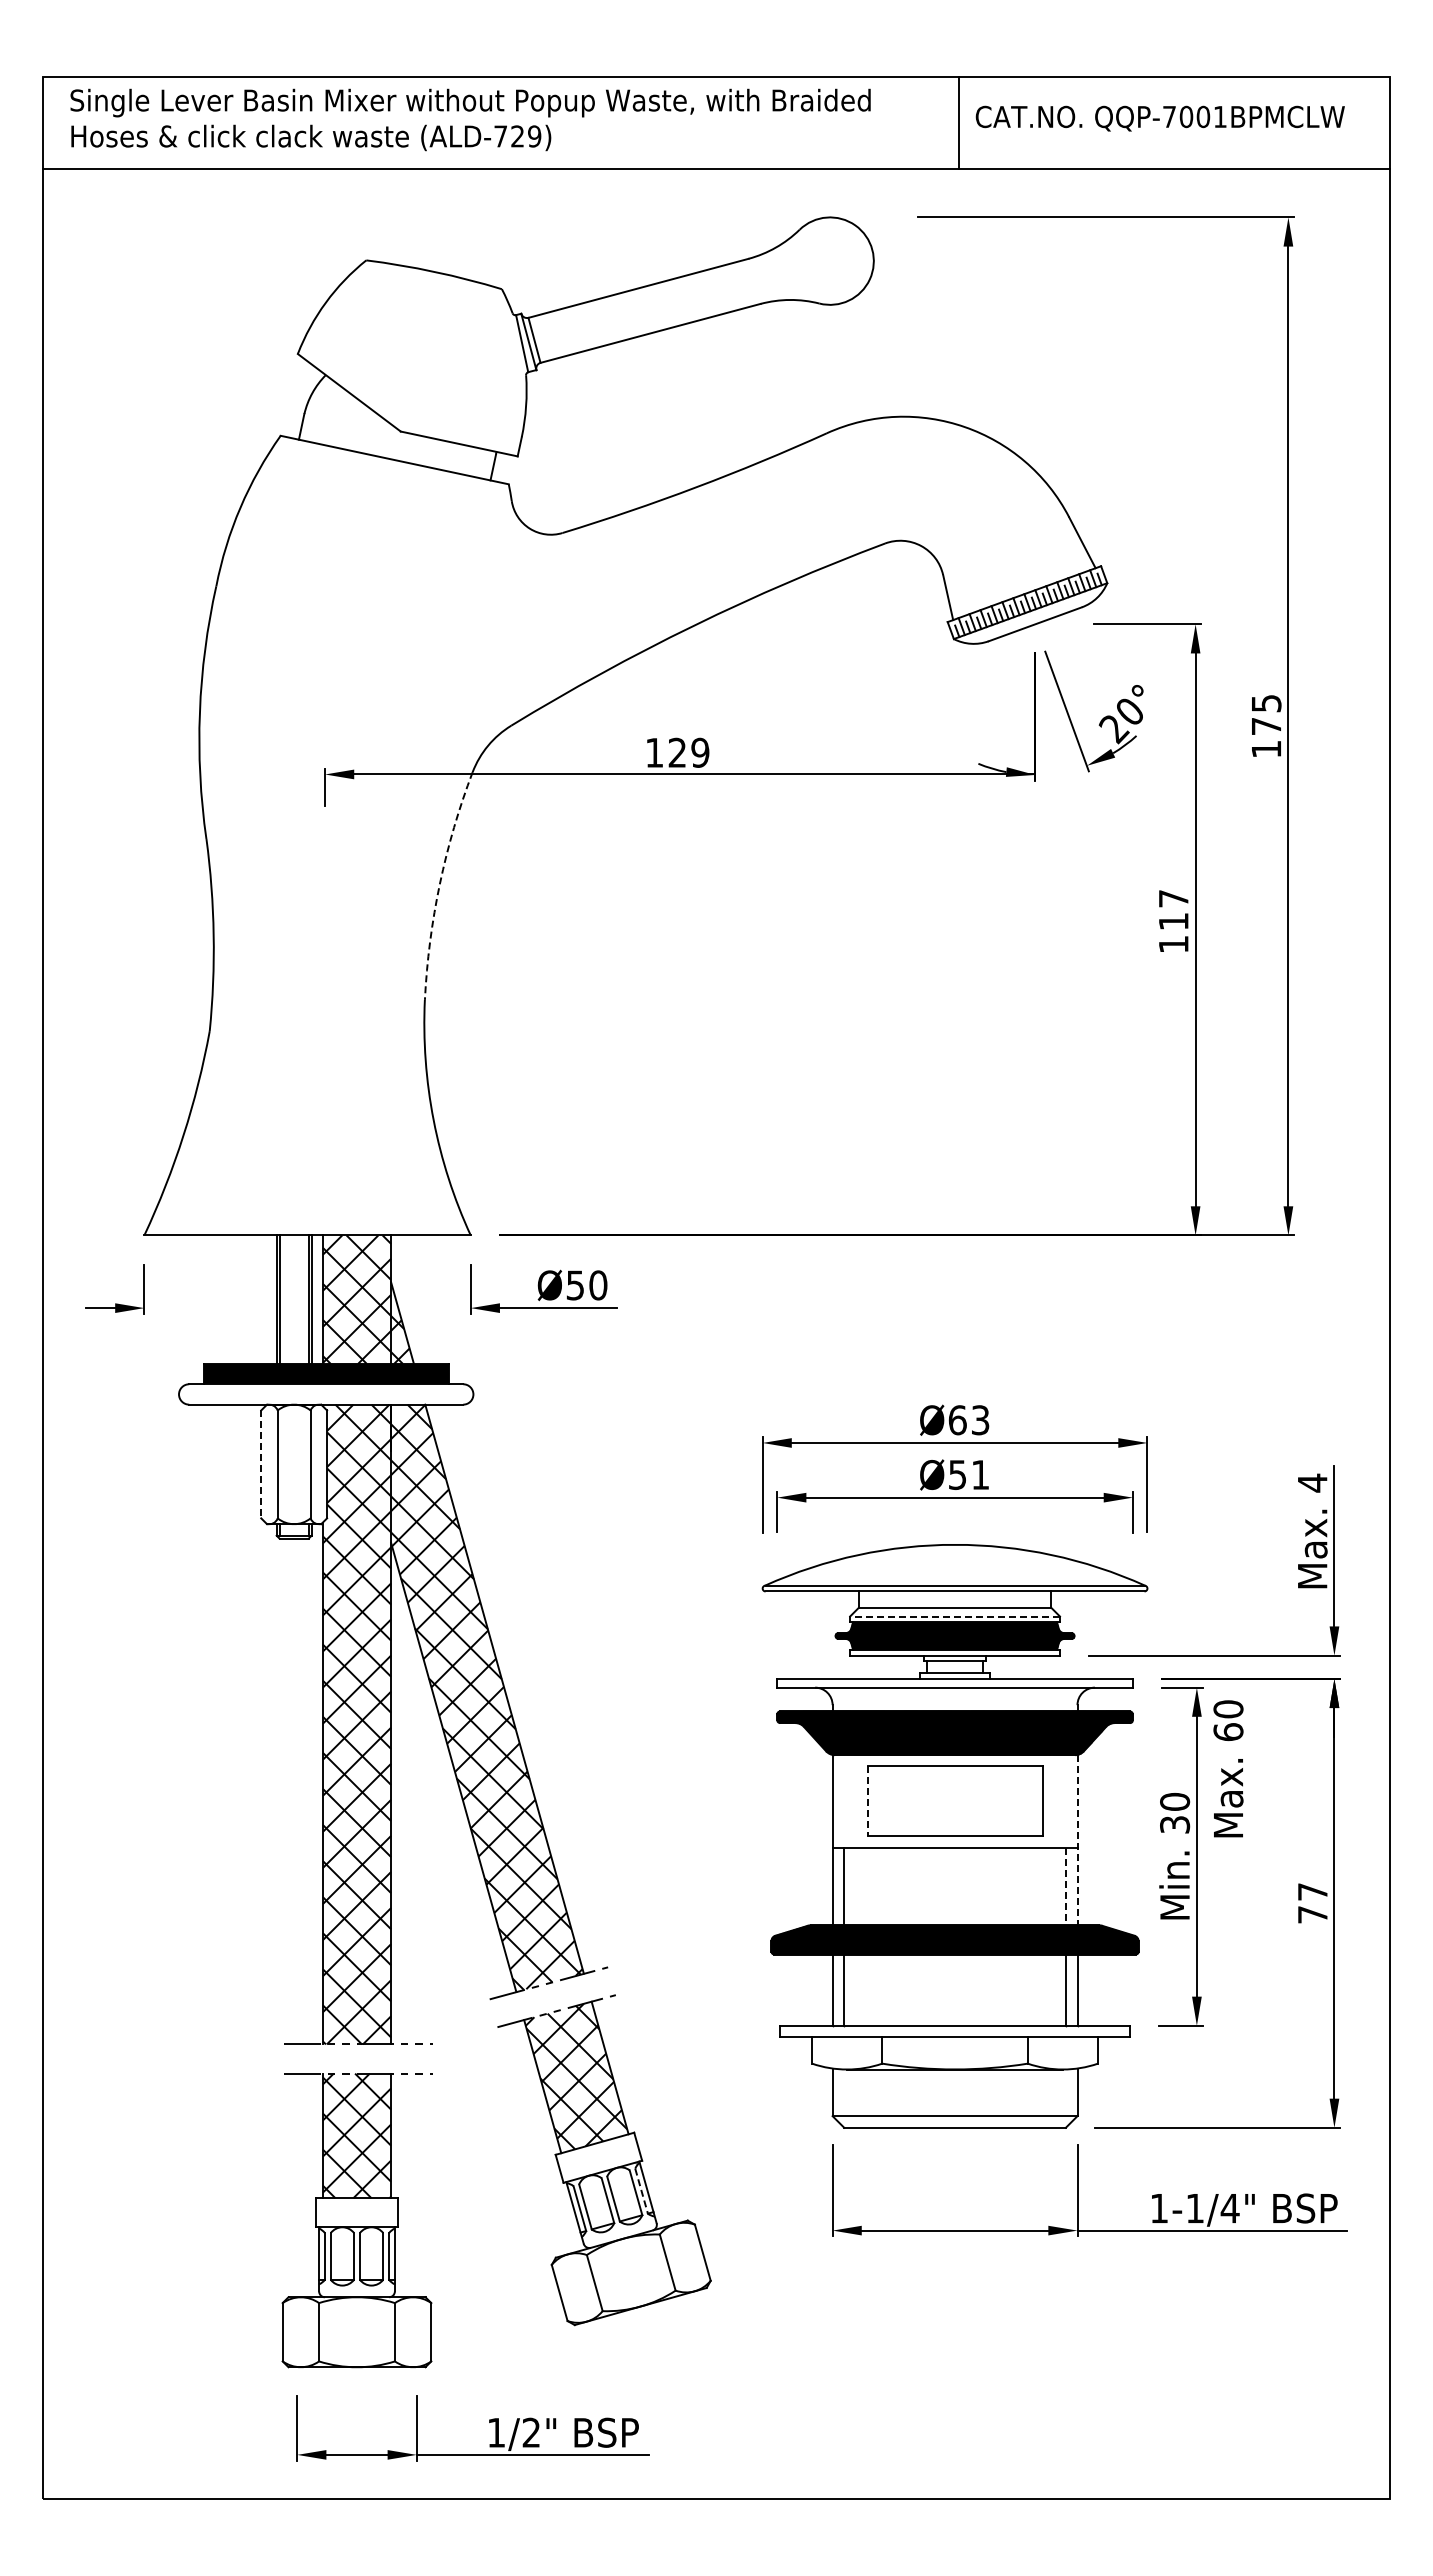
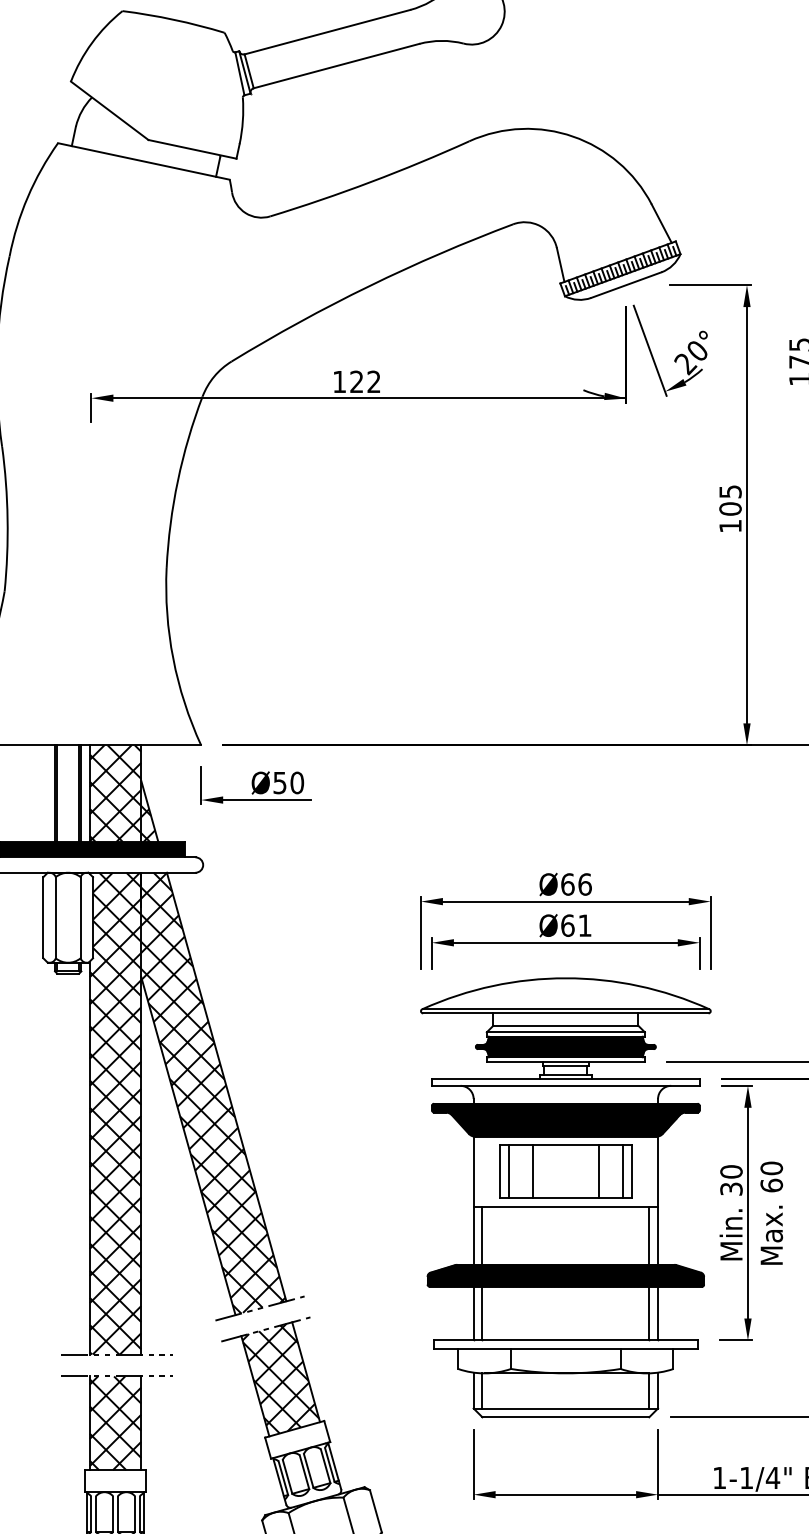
text: (700, 752) -> (374, 381), 129 -> 122
arc: (439, 884) -> (177, 481), dashed -> solid
text: (1173, 910) -> (730, 500), 117 -> 105
text: (980, 1420) -> (585, 884), Ø63 -> Ø66
line: (261, 1464) -> (43, 917), dashed -> solid
text: (957, 1474) -> (567, 925), Ø51 -> Ø61
line: (955, 1616) -> (566, 1032), dashed -> solid
text: (1228, 1768) -> (771, 1212), moved
line: (867, 1801) -> (499, 1171), dashed -> solid
line: (879, 1801) -> (508, 1171), added
line: (911, 1801) -> (533, 1171), added
line: (998, 1801) -> (598, 1171), added
line: (1030, 1801) -> (622, 1171), added
line: (1077, 1840) -> (658, 1200), dashed -> solid
line: (1065, 1886) -> (649, 1235), dashed -> solid
line: (844, 2092) -> (482, 1390), added
line: (1065, 2092) -> (649, 1390), added
line: (641, 2191) -> (329, 1465), dashed -> solid

